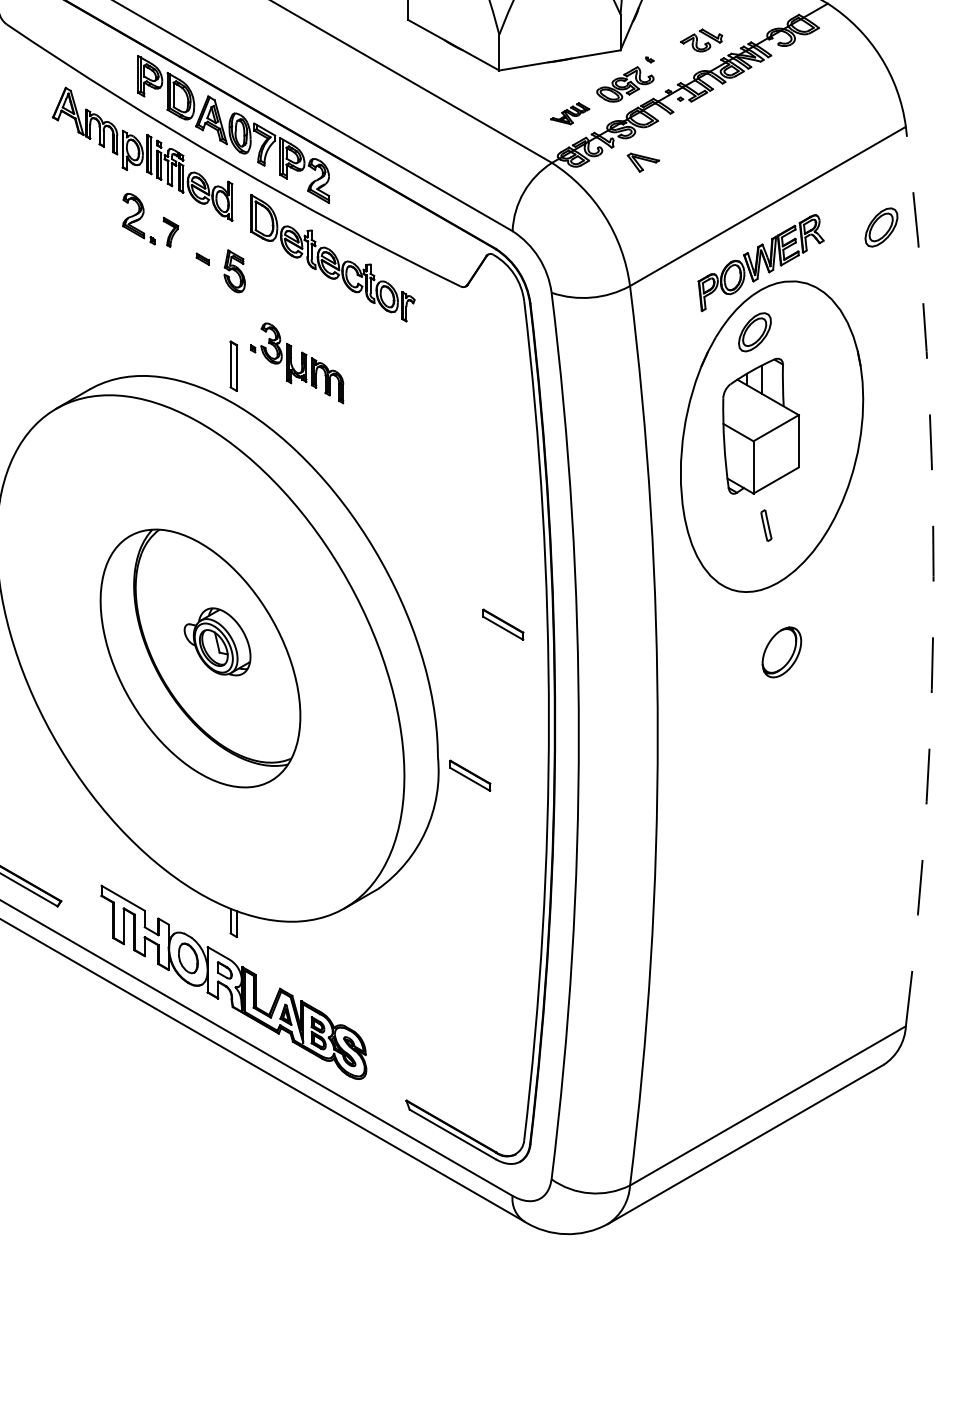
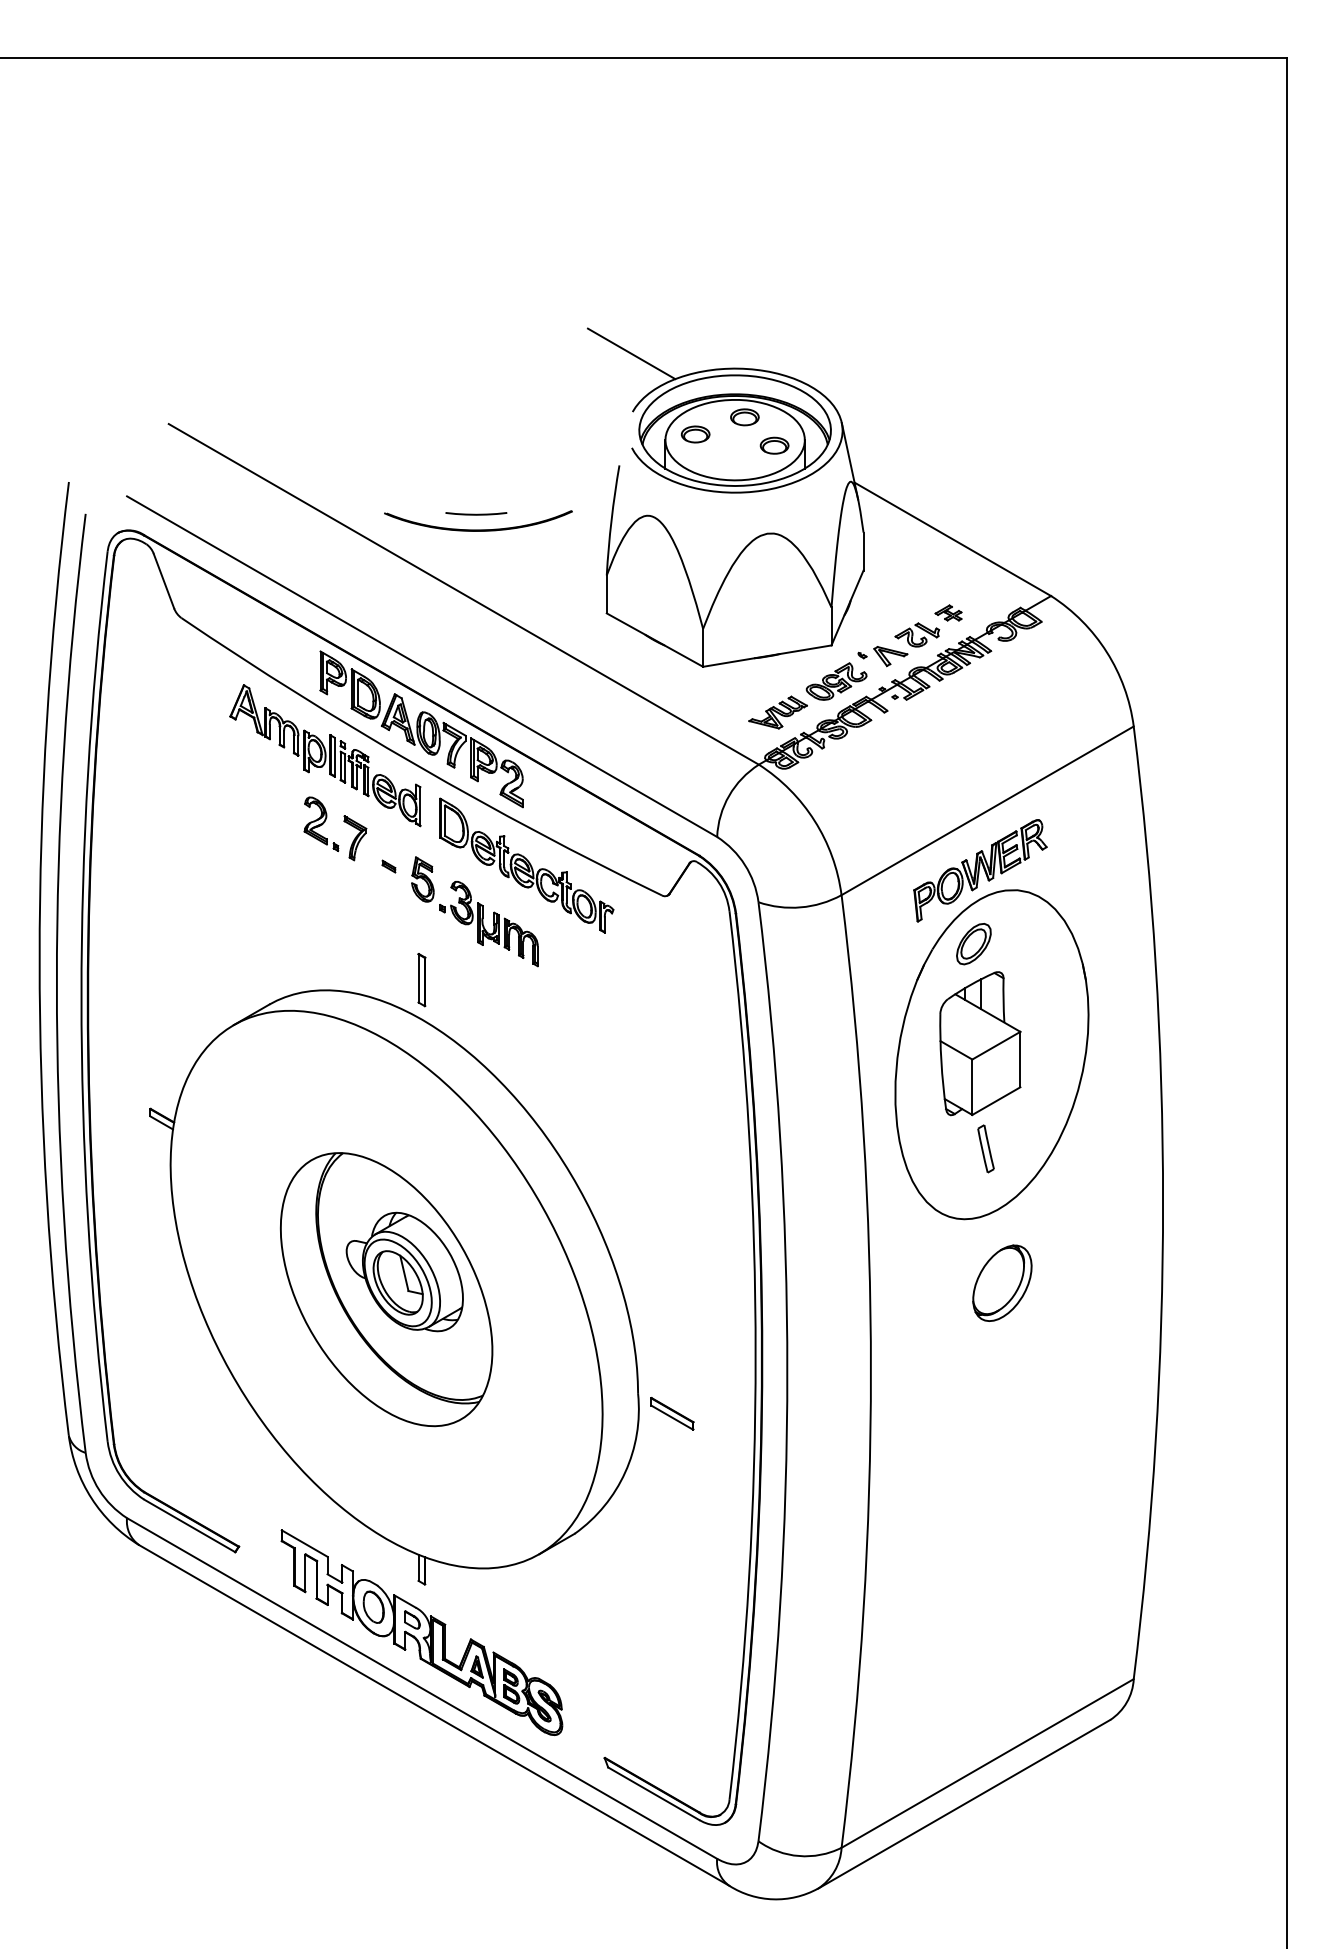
part: (730, 19) -> (948, 612), added
part: (569, 113) -> (777, 712), size x1.43
part: (643, 162) -> (890, 656), moved
part: (881, 227) -> (1107, 833), removed
part: (171, 232) -> (355, 838), size x1.43
part: (296, 363) -> (488, 924), moved
part: (765, 525) -> (985, 1148), size x1.43
arc: (933, 576) -> (1163, 1202), dashed -> solid
part: (503, 624) -> (707, 1253), removed
part: (217, 641) -> (404, 1271), size x1.67
part: (781, 651) -> (1002, 1282), size x1.43

